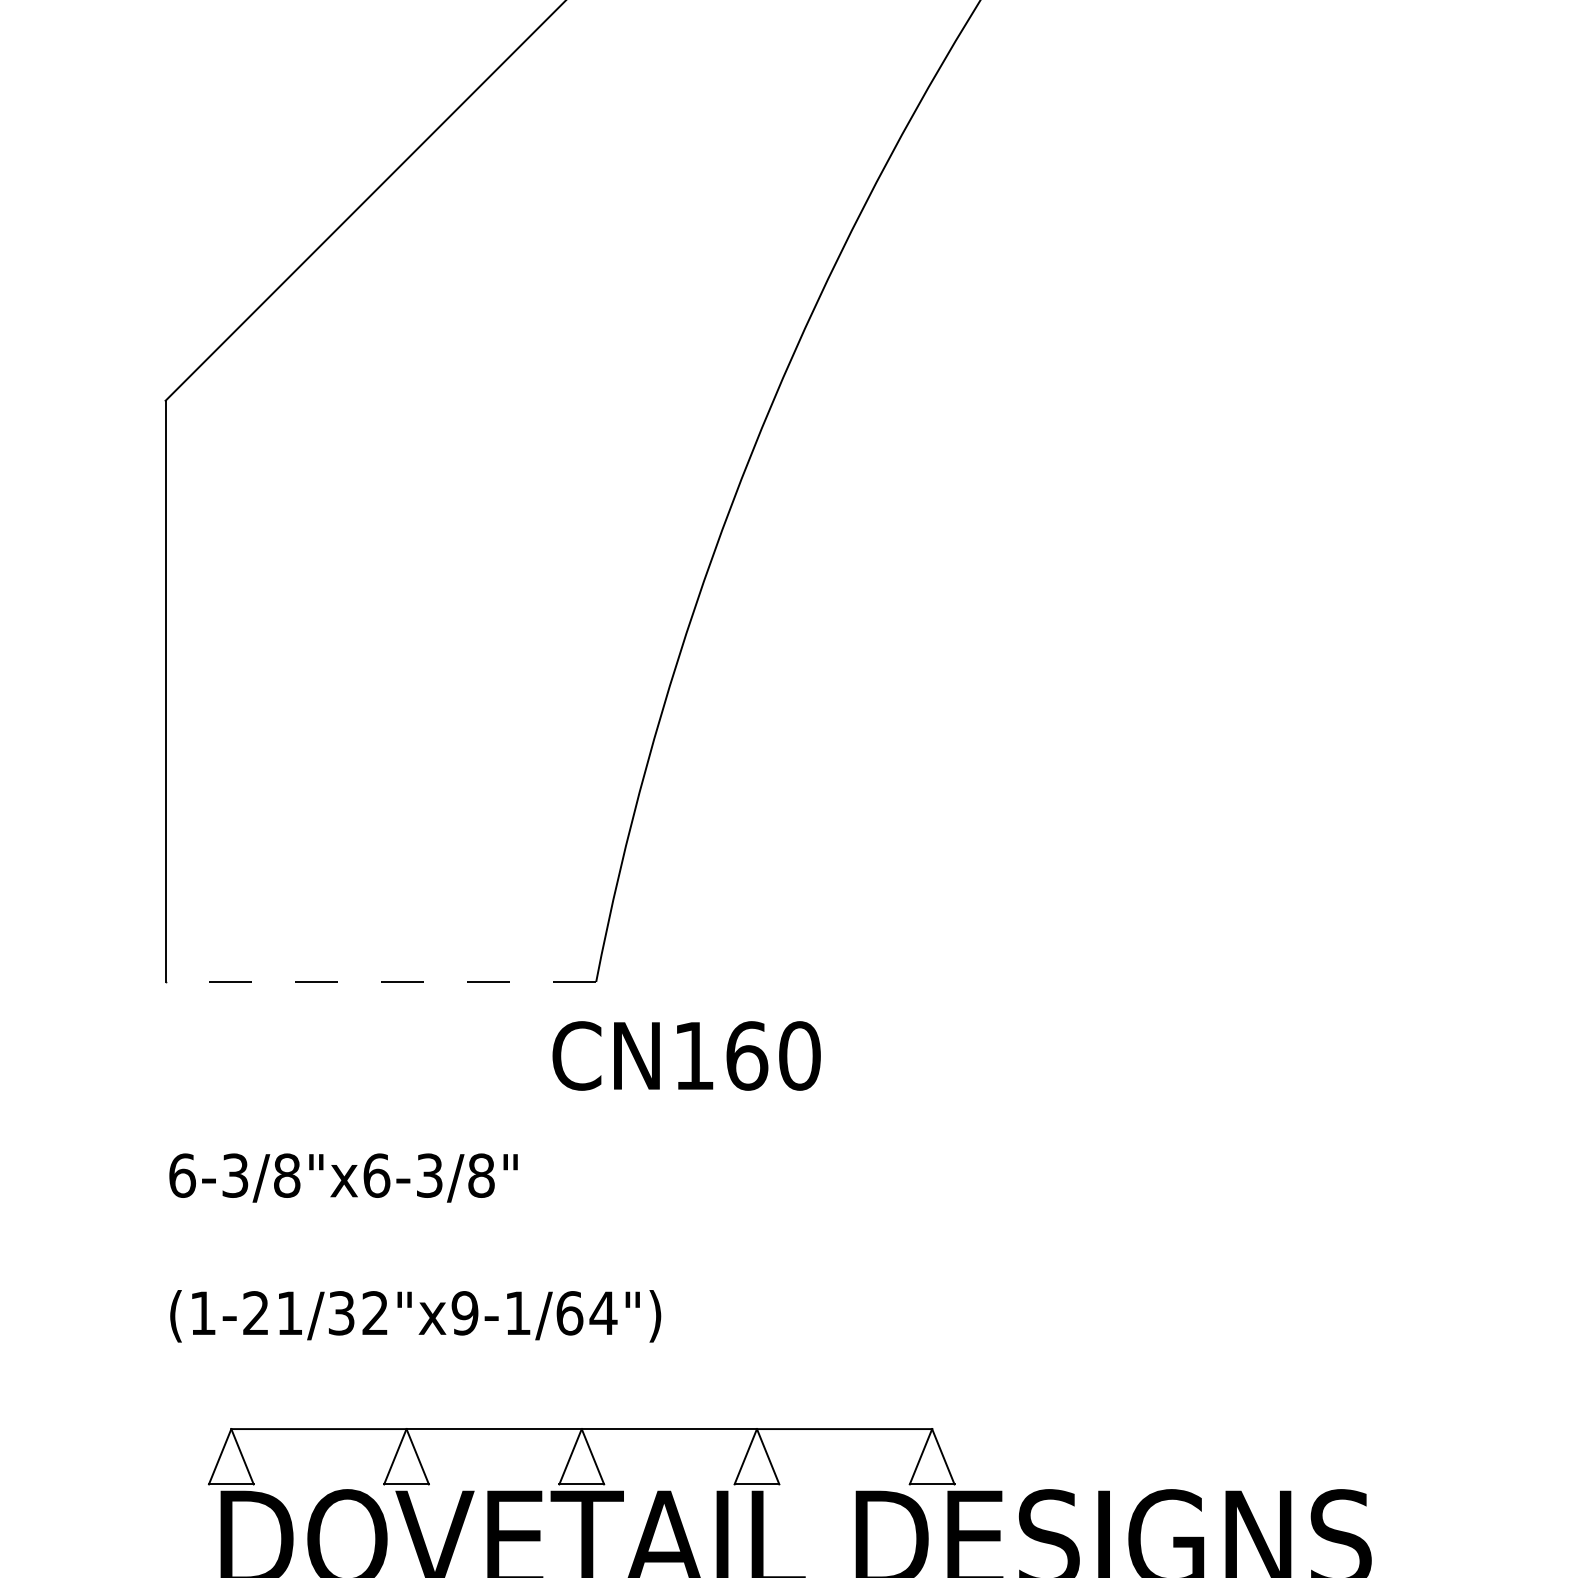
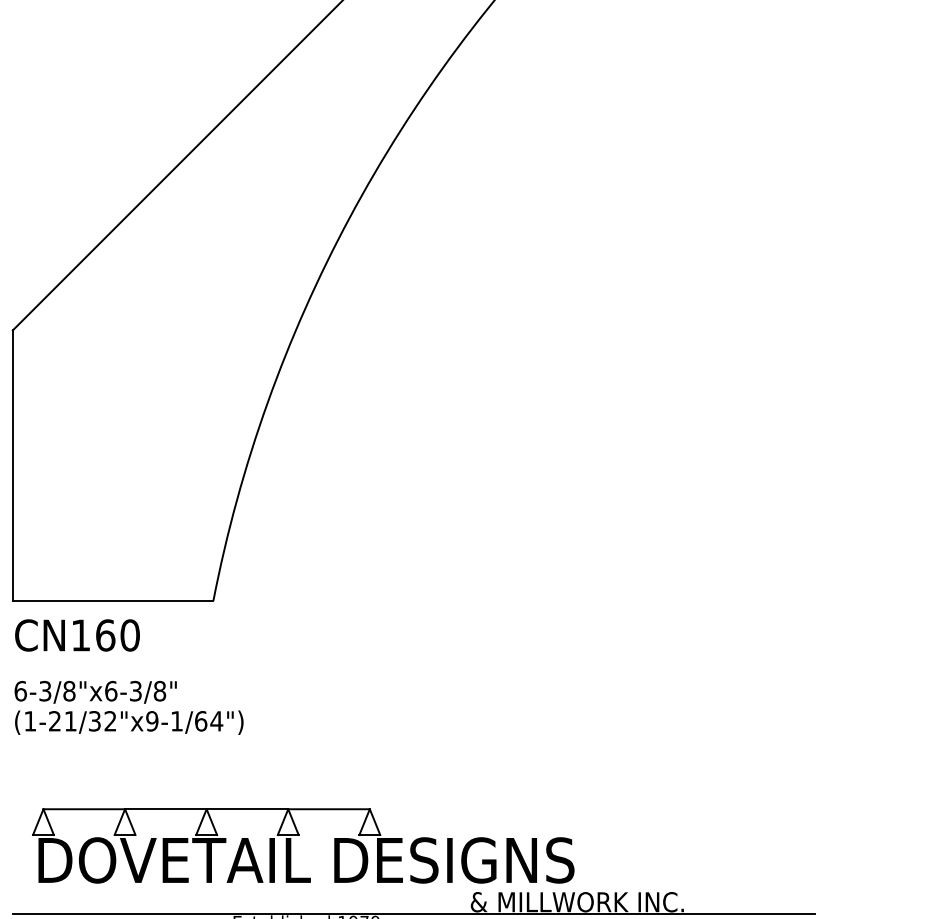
line: (379, 982) -> (112, 601), dashed -> solid
text: (686, 1055) -> (77, 635), moved
text: (416, 1315) -> (129, 722), moved

